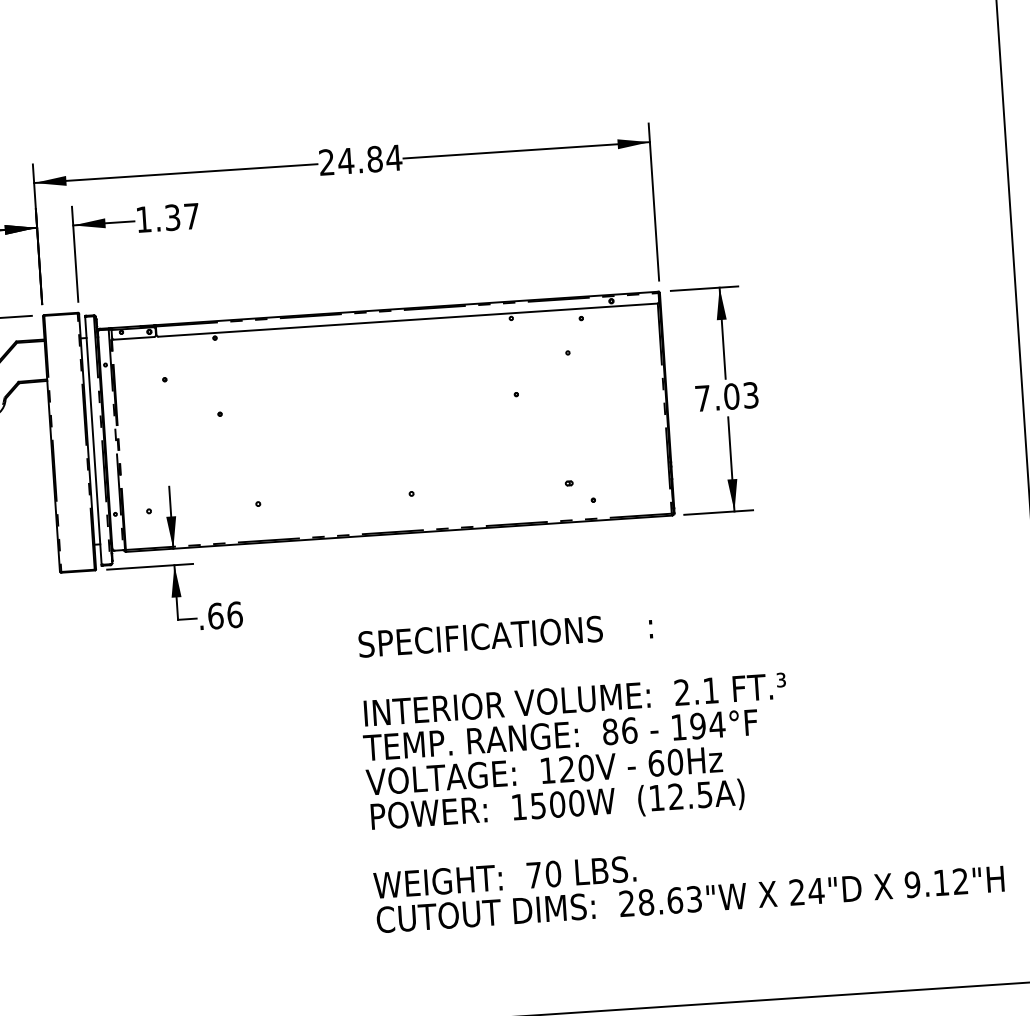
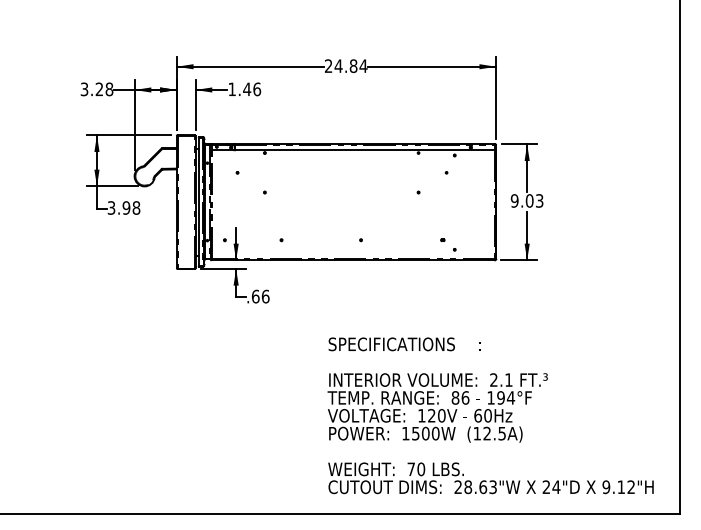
text: (182, 217) -> (252, 89), 1.37 -> 1.46
text: (702, 397) -> (514, 200), 7.03 -> 9.03
text: (680, 761) -> (490, 415), moved

